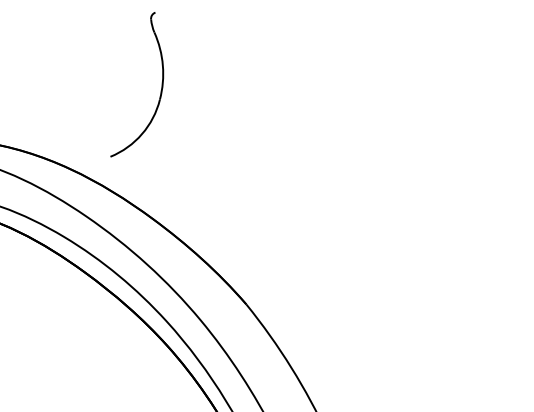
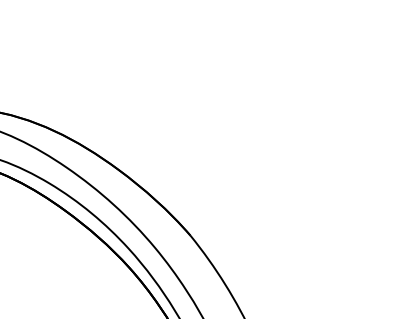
part: (159, 92) -> (123, 71), removed

